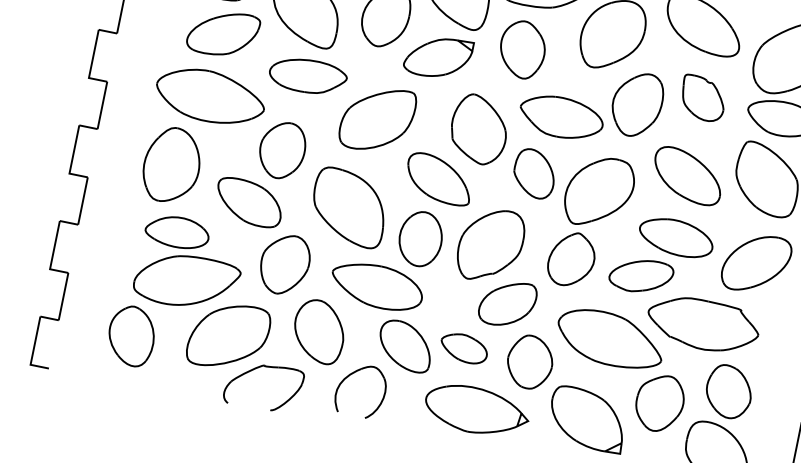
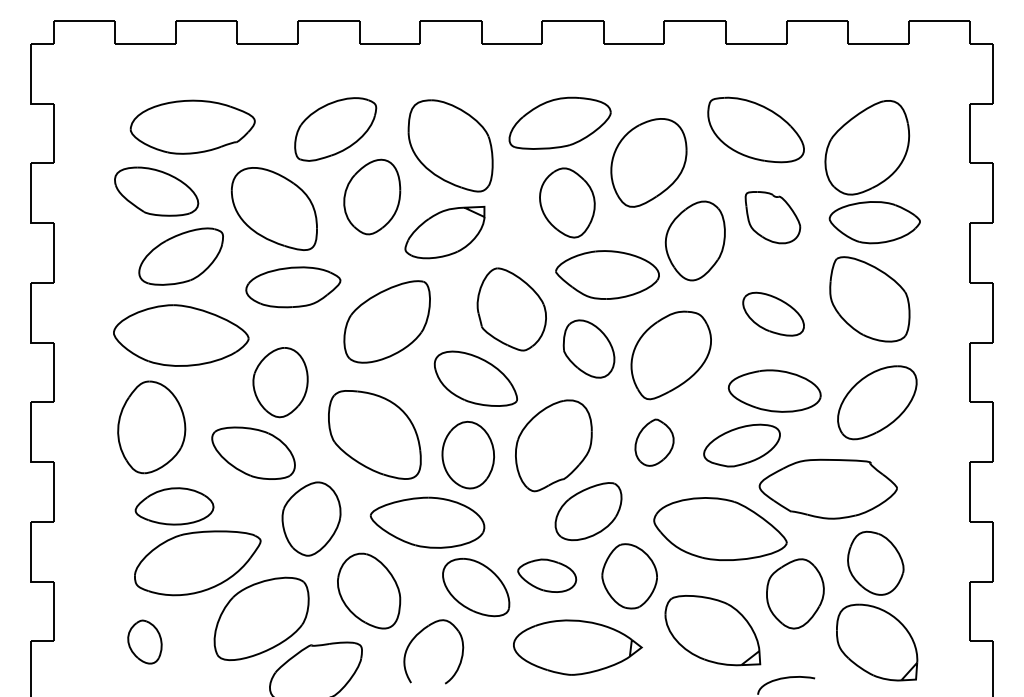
part: (522, 49) -> (567, 202), moved
part: (687, 175) -> (773, 313), size x0.7
part: (571, 259) -> (654, 442), size x0.7
part: (131, 335) -> (144, 641), size x0.6

